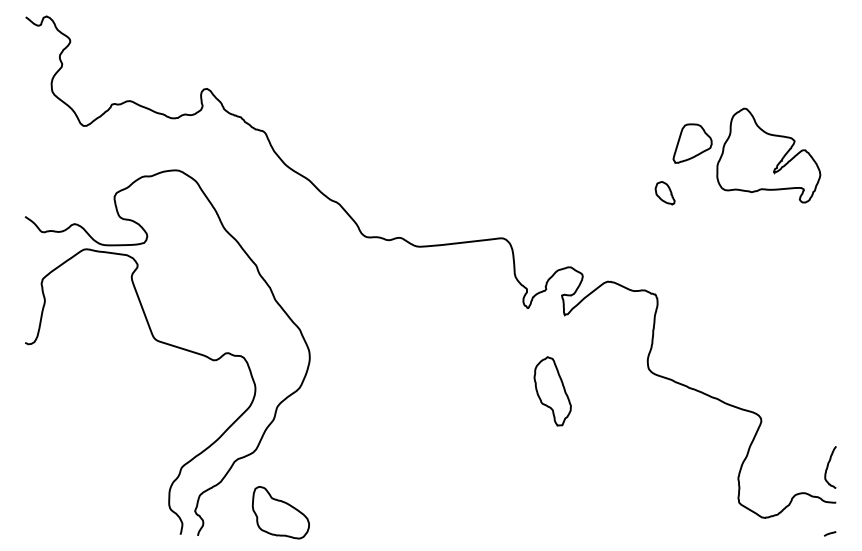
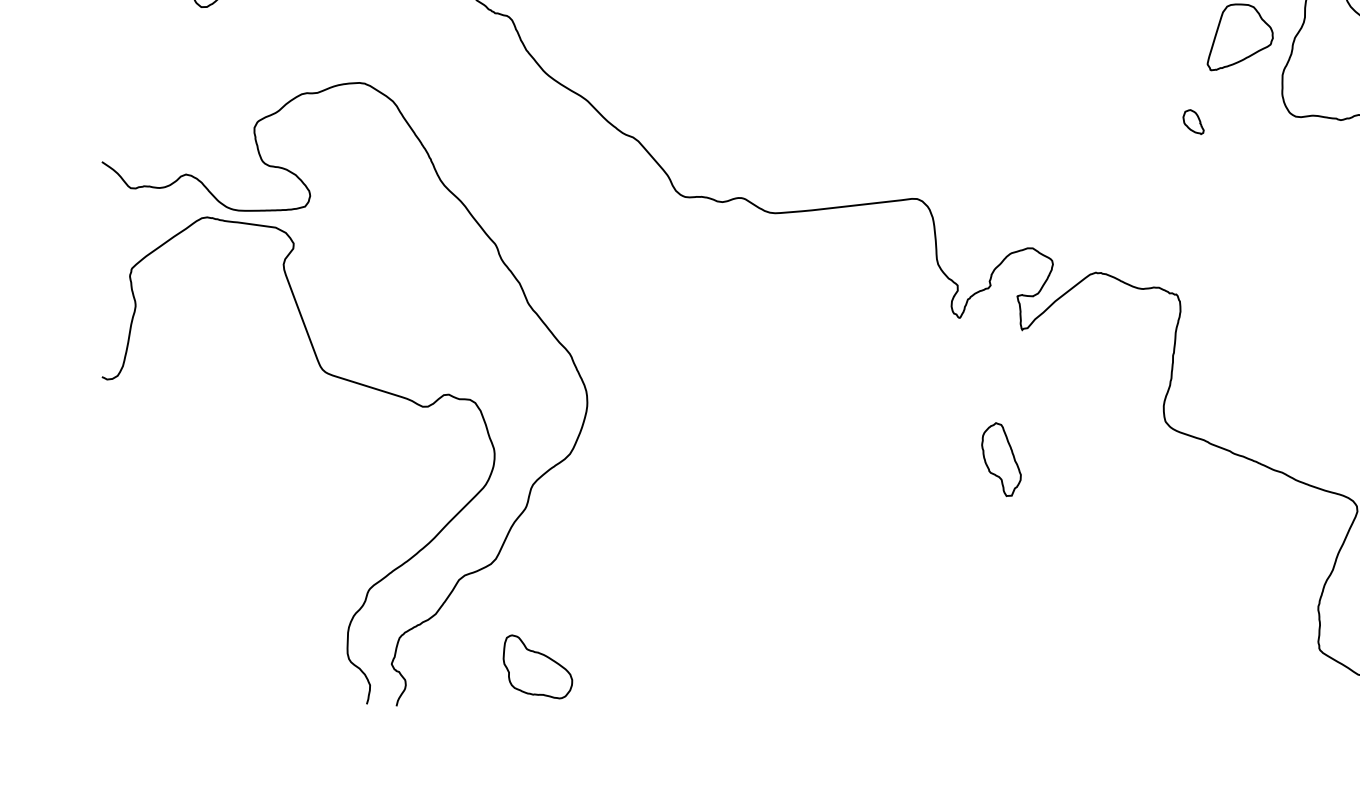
part: (665, 193) -> (1193, 122), size x0.62
part: (552, 390) -> (1001, 458), size x0.62
part: (280, 512) -> (537, 666), size x0.71

